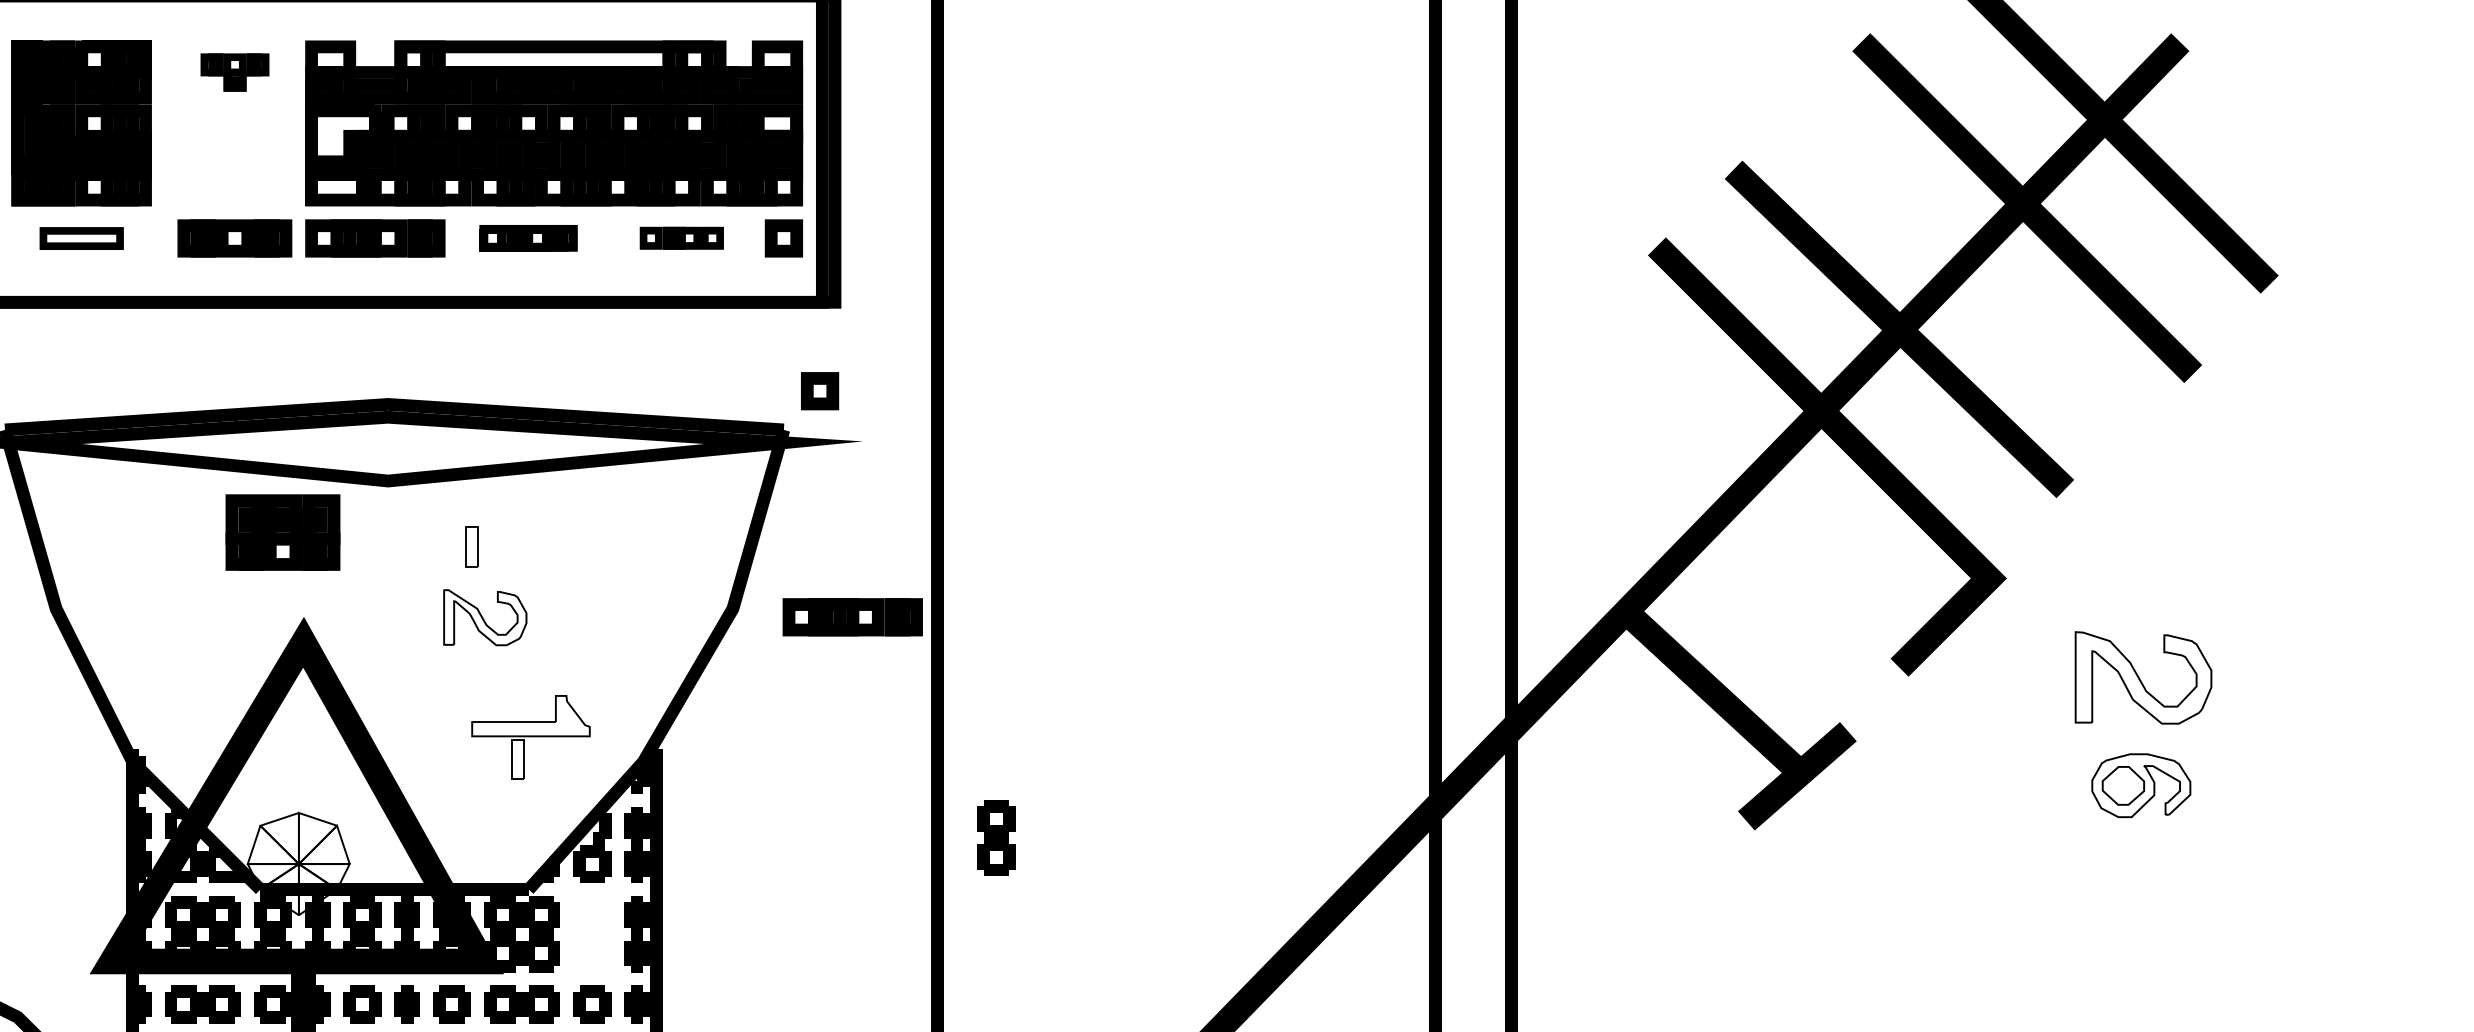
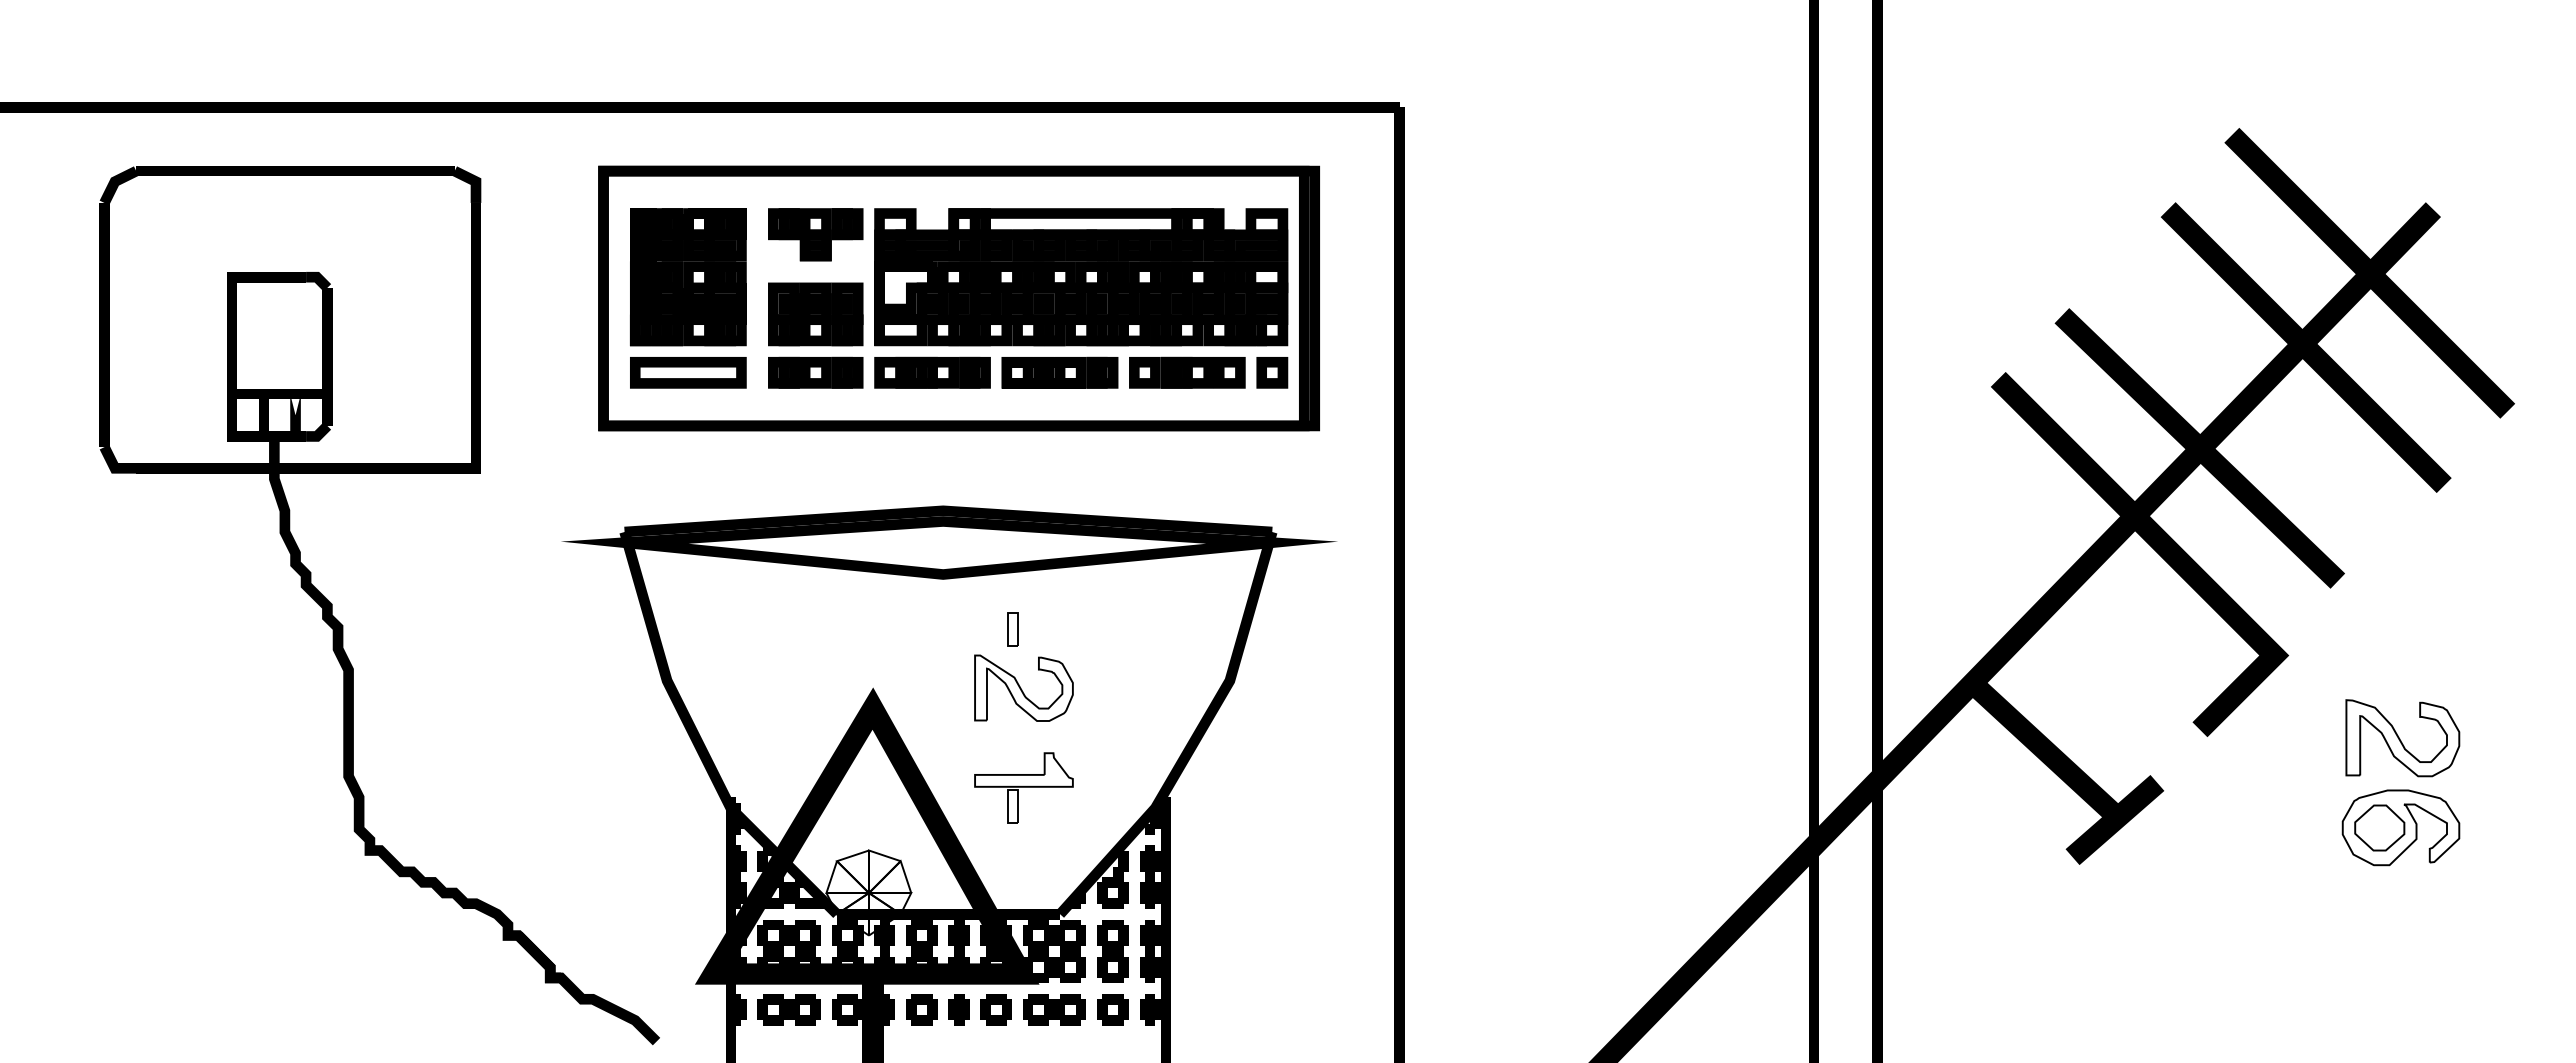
part: (234, 72) -> (815, 234), size x1.67
part: (81, 238) -> (688, 372), size x1.67
part: (528, 238) -> (1059, 372), size x1.43
part: (681, 238) -> (1187, 372), size x1.67
part: (820, 390) -> (1302, 499), removed
part: (282, 532) -> (815, 314), moved
part: (484, 616) -> (1023, 687), size x1.43
part: (852, 616) -> (1329, 687), removed
part: (530, 737) -> (1023, 787), moved
part: (2140, 785) -> (2400, 827), size x1.43
part: (995, 838) -> (1112, 951), moved

